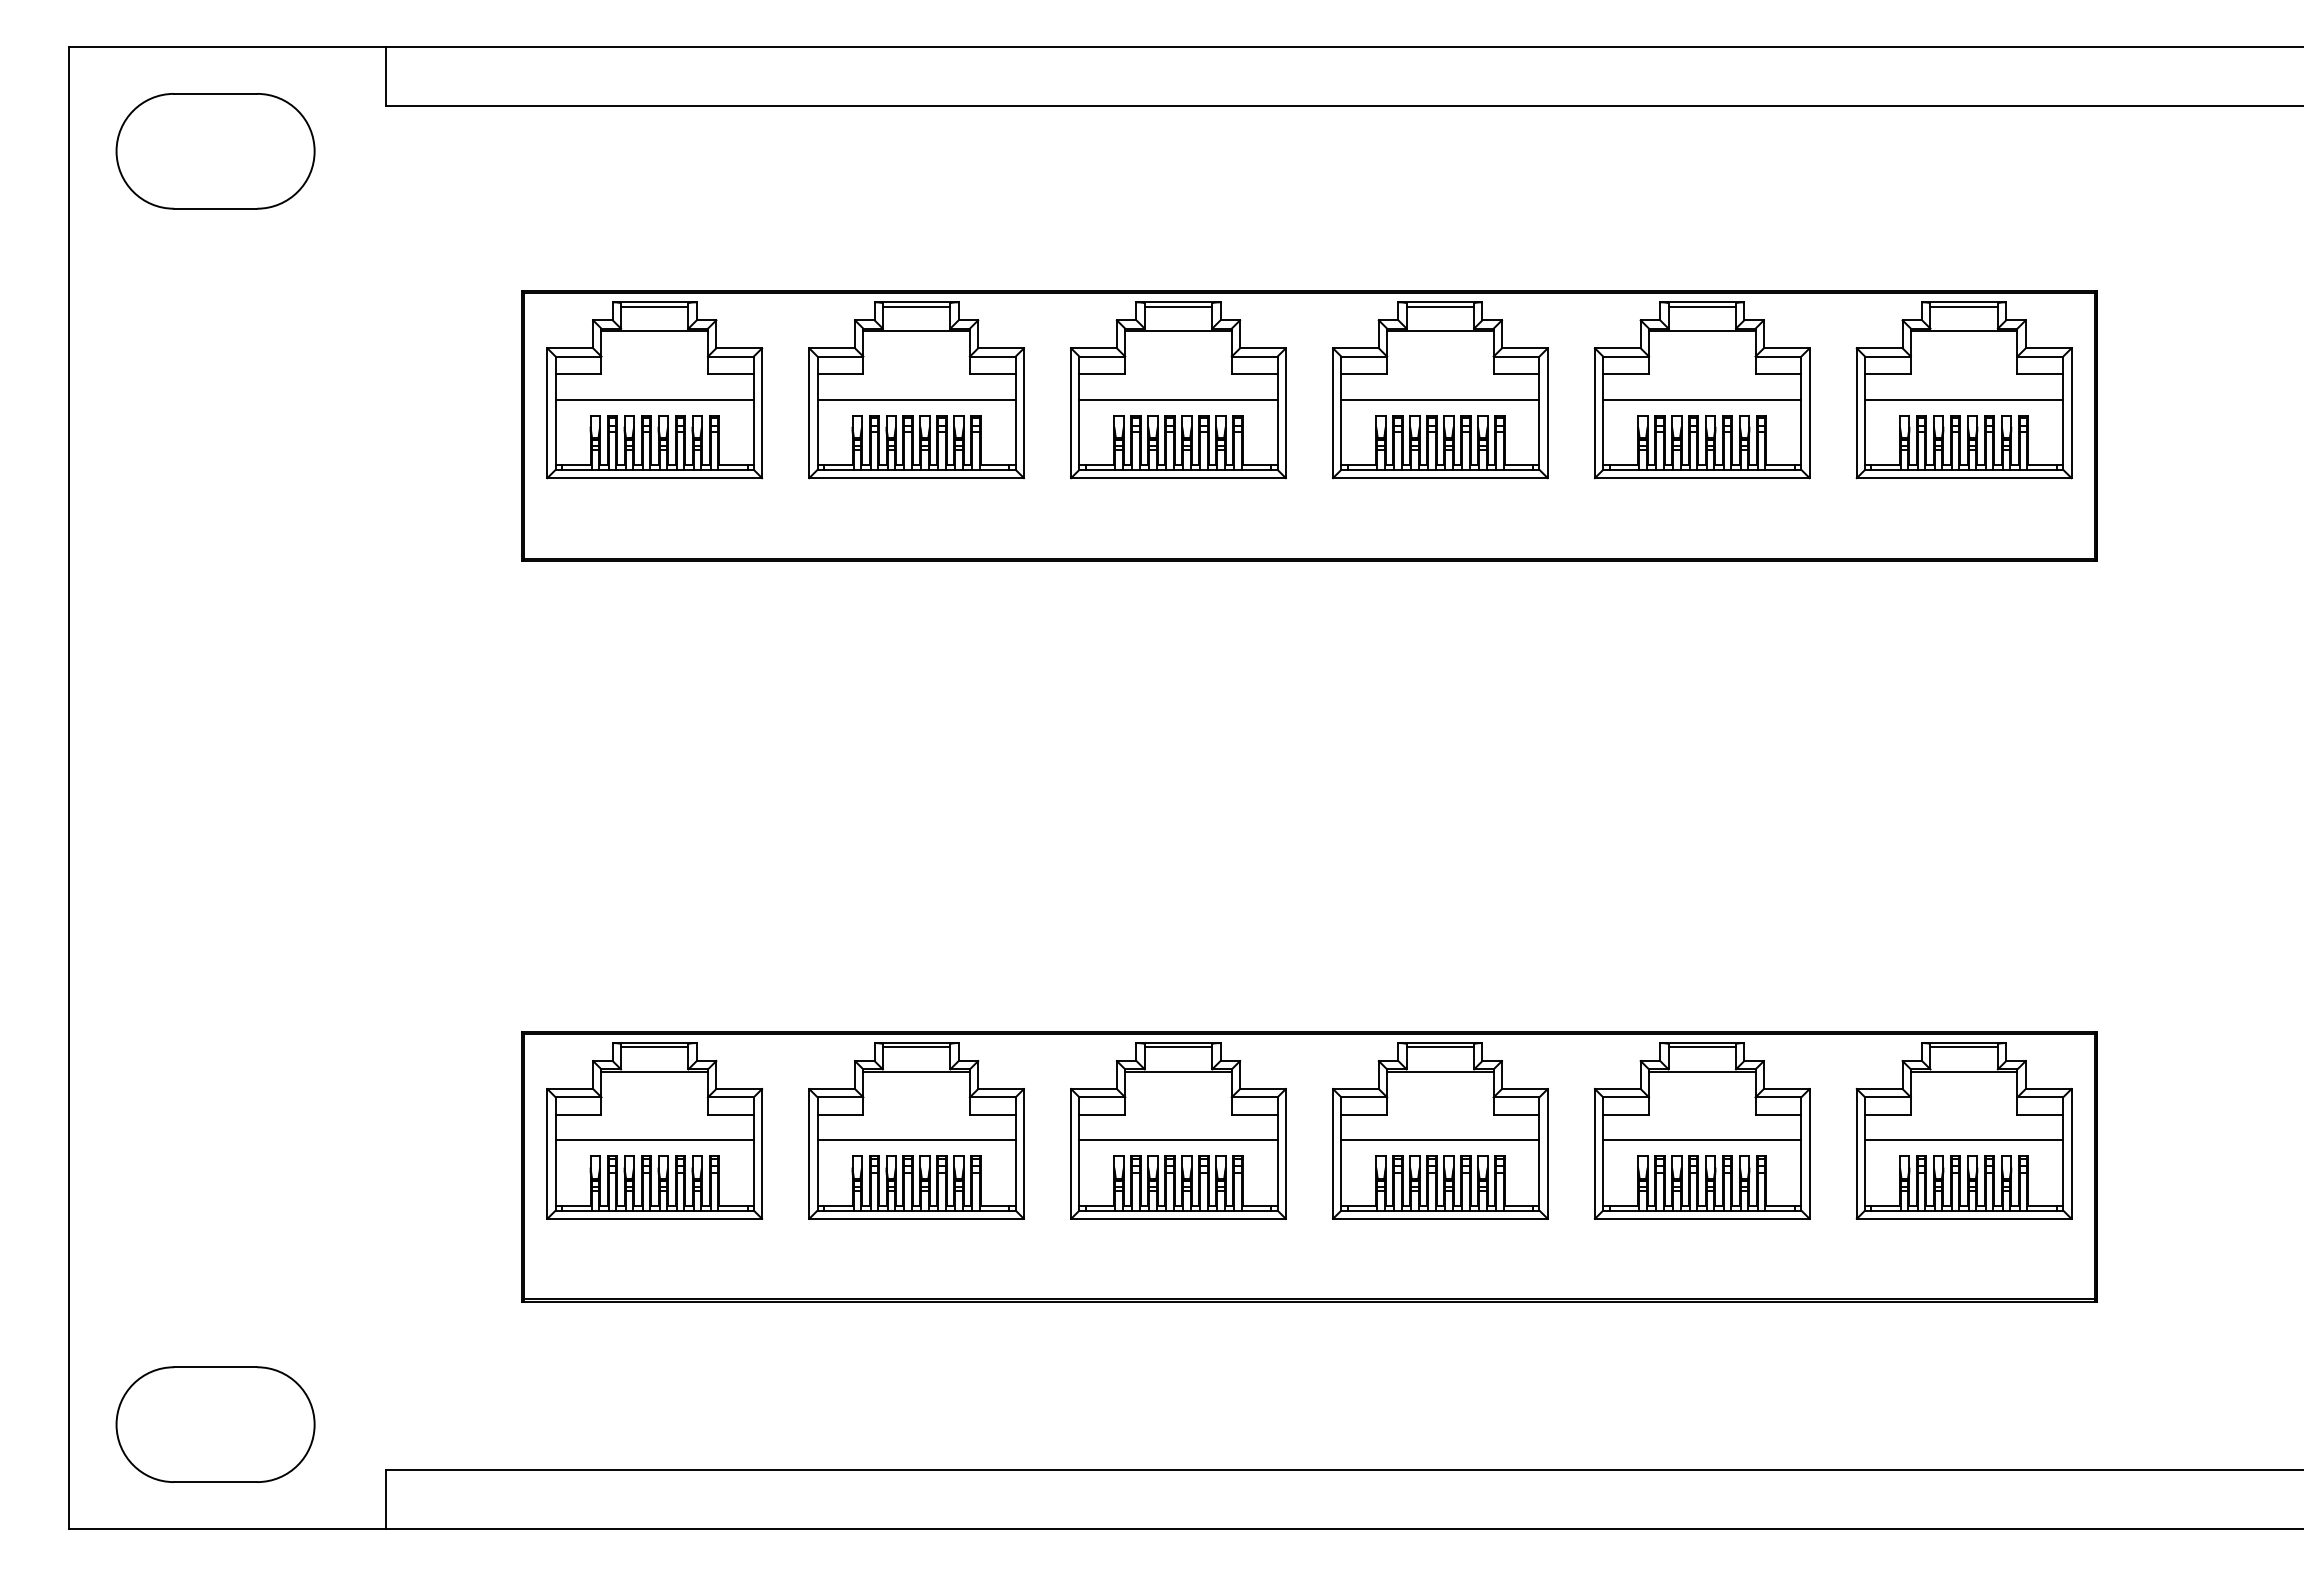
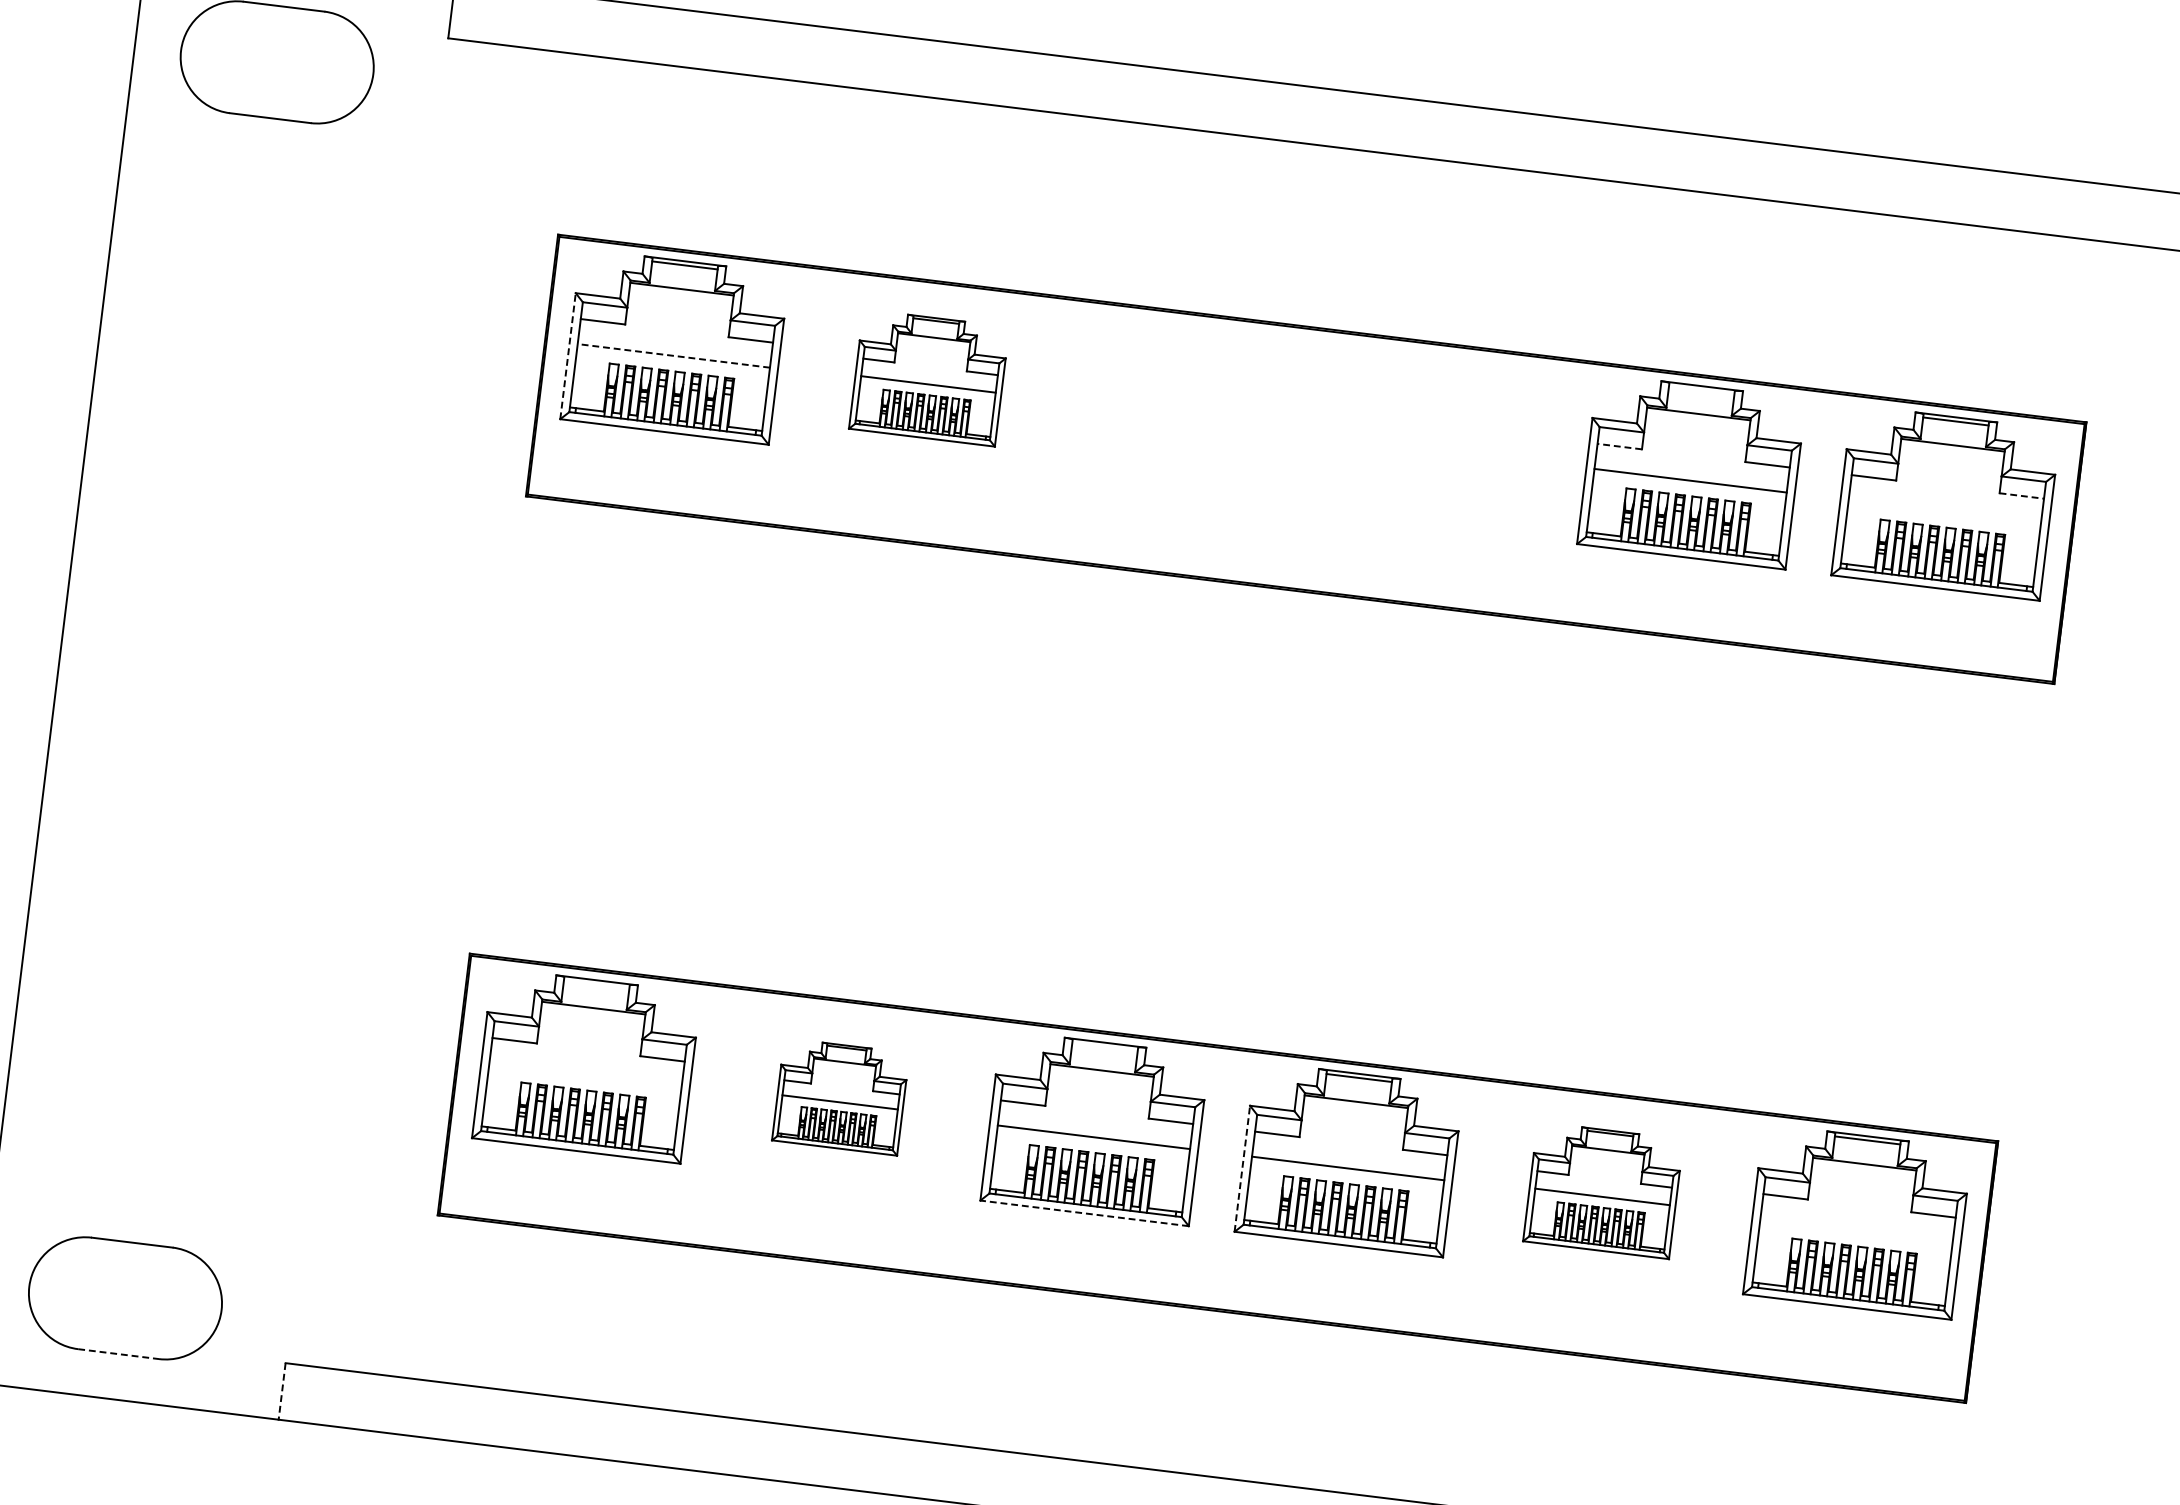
line: (1702, 306) -> (1701, 390), removed
line: (1626, 373) -> (1620, 446), solid -> dashed
line: (2040, 373) -> (2022, 495), solid -> dashed
part: (916, 390) -> (929, 378), size x0.7
part: (1178, 390) -> (1183, 409), removed
part: (1440, 390) -> (1437, 440), removed
line: (654, 399) -> (673, 355), solid -> dashed
line: (1964, 399) -> (1945, 511), removed
line: (547, 413) -> (568, 356), solid -> dashed
line: (654, 1047) -> (596, 984), removed
line: (1178, 1047) -> (1105, 1047), removed
part: (916, 1130) -> (840, 1096), size x0.6
part: (1701, 1130) -> (1602, 1189), size x0.7
line: (654, 1140) -> (585, 1074), removed
line: (1964, 1140) -> (1856, 1230), removed
line: (1333, 1153) -> (1242, 1168), solid -> dashed
line: (1178, 1218) -> (1084, 1213), solid -> dashed
line: (215, 1482) -> (118, 1354), solid -> dashed
line: (386, 1500) -> (282, 1392), solid -> dashed

